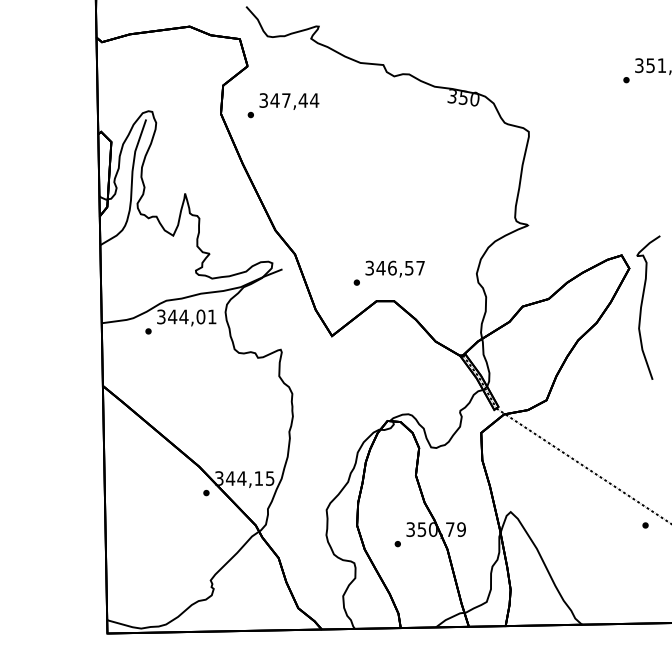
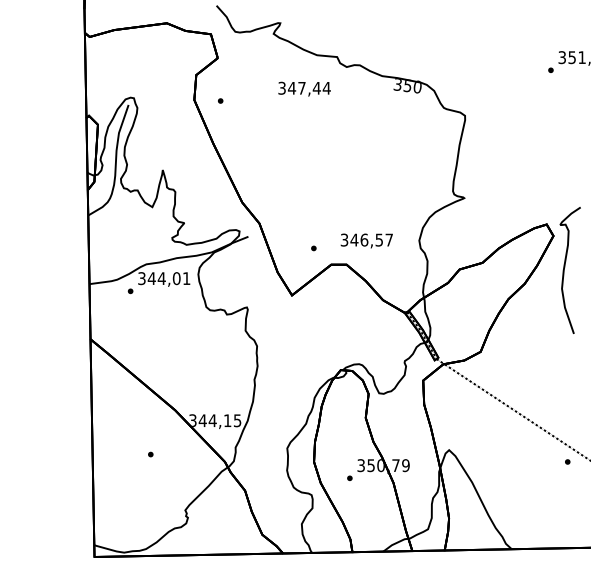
text: (289, 101) -> (304, 89), moved
text: (394, 268) -> (366, 240), moved
part: (206, 492) -> (150, 454), moved

